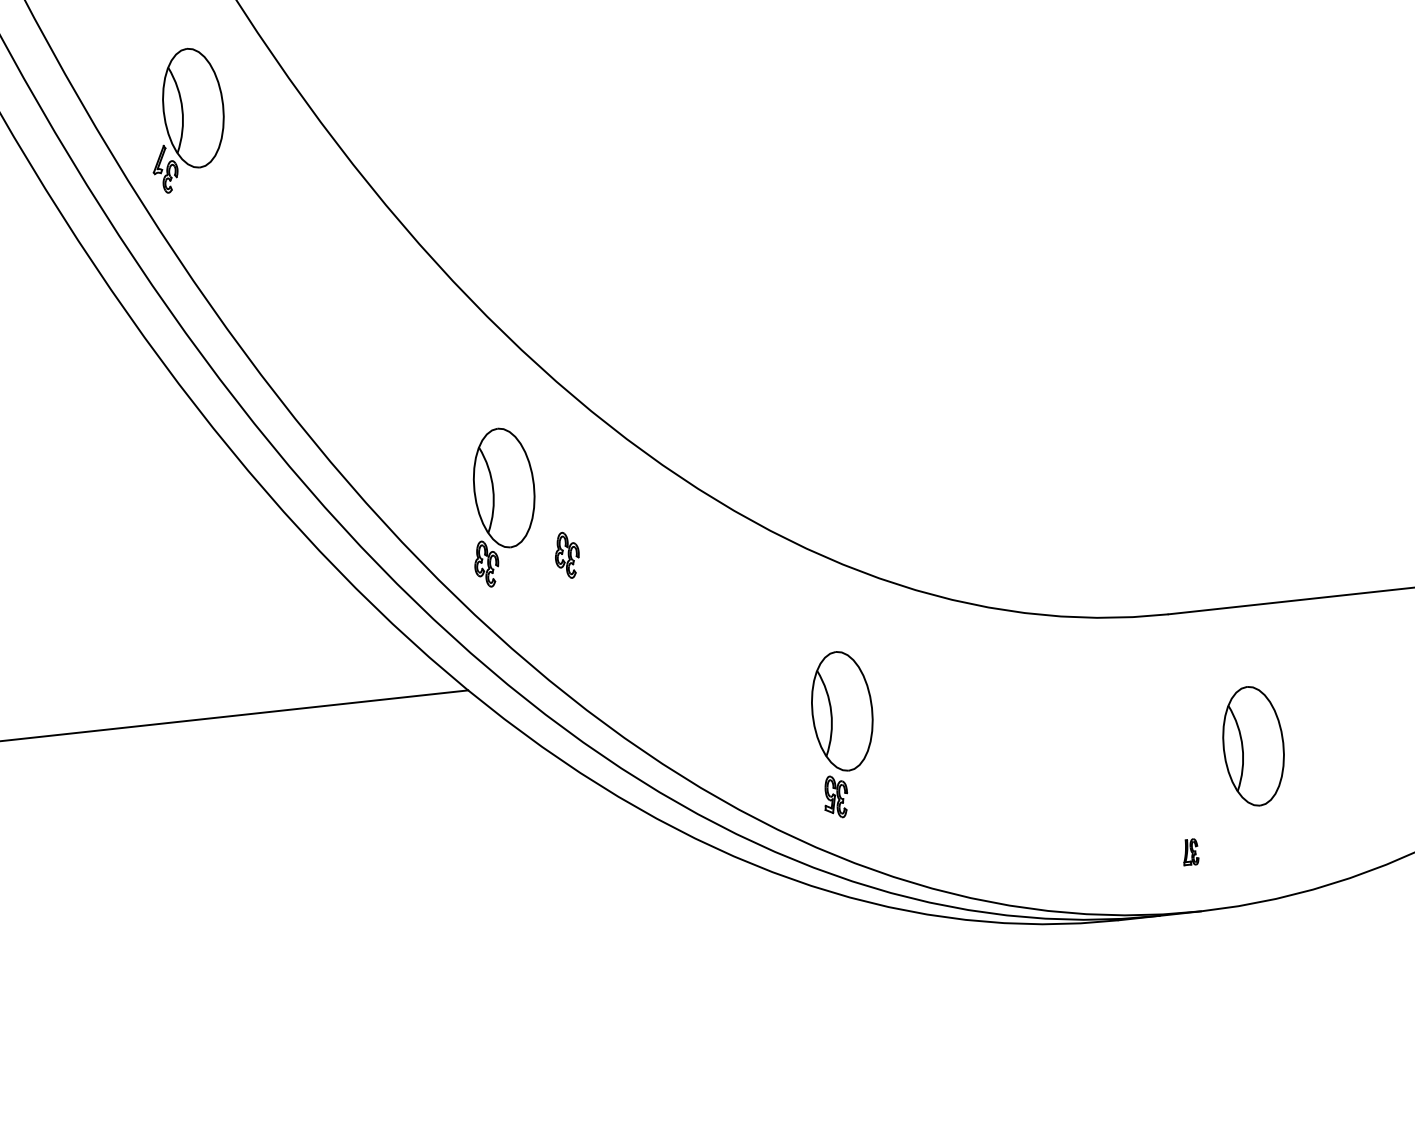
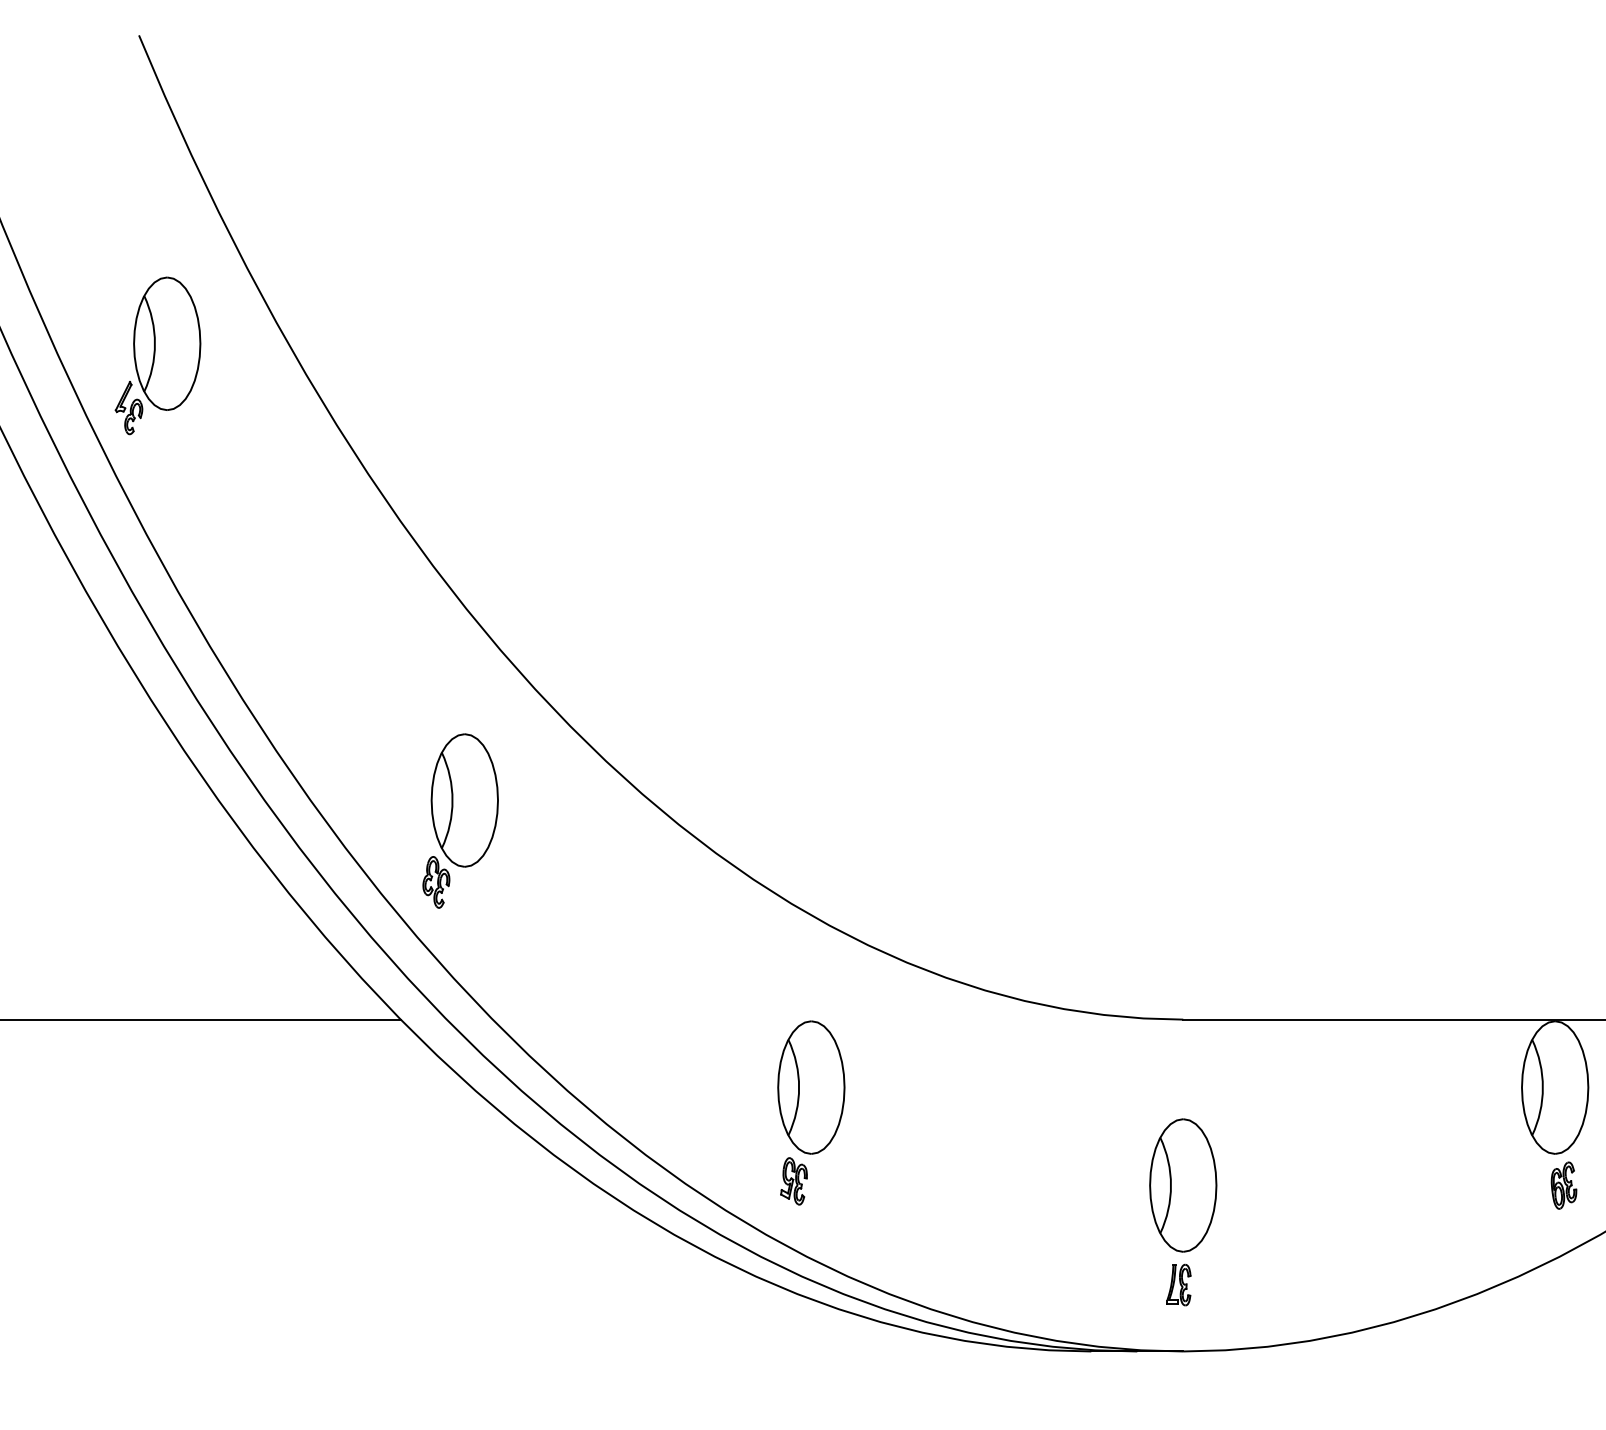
part: (567, 555) -> (526, 882), removed
part: (1253, 746) -> (1183, 1185), moved
part: (1190, 851) -> (1178, 1284), size x1.43

